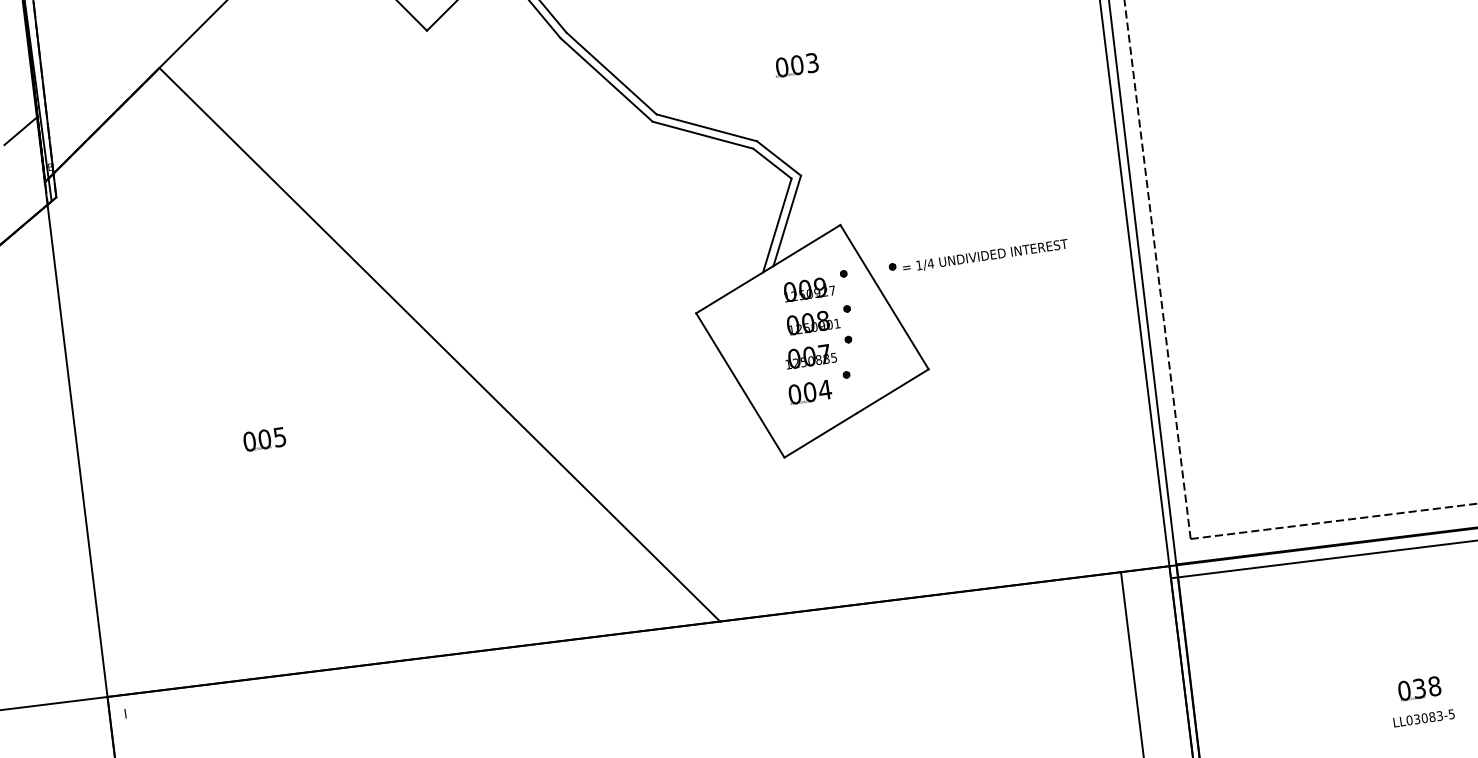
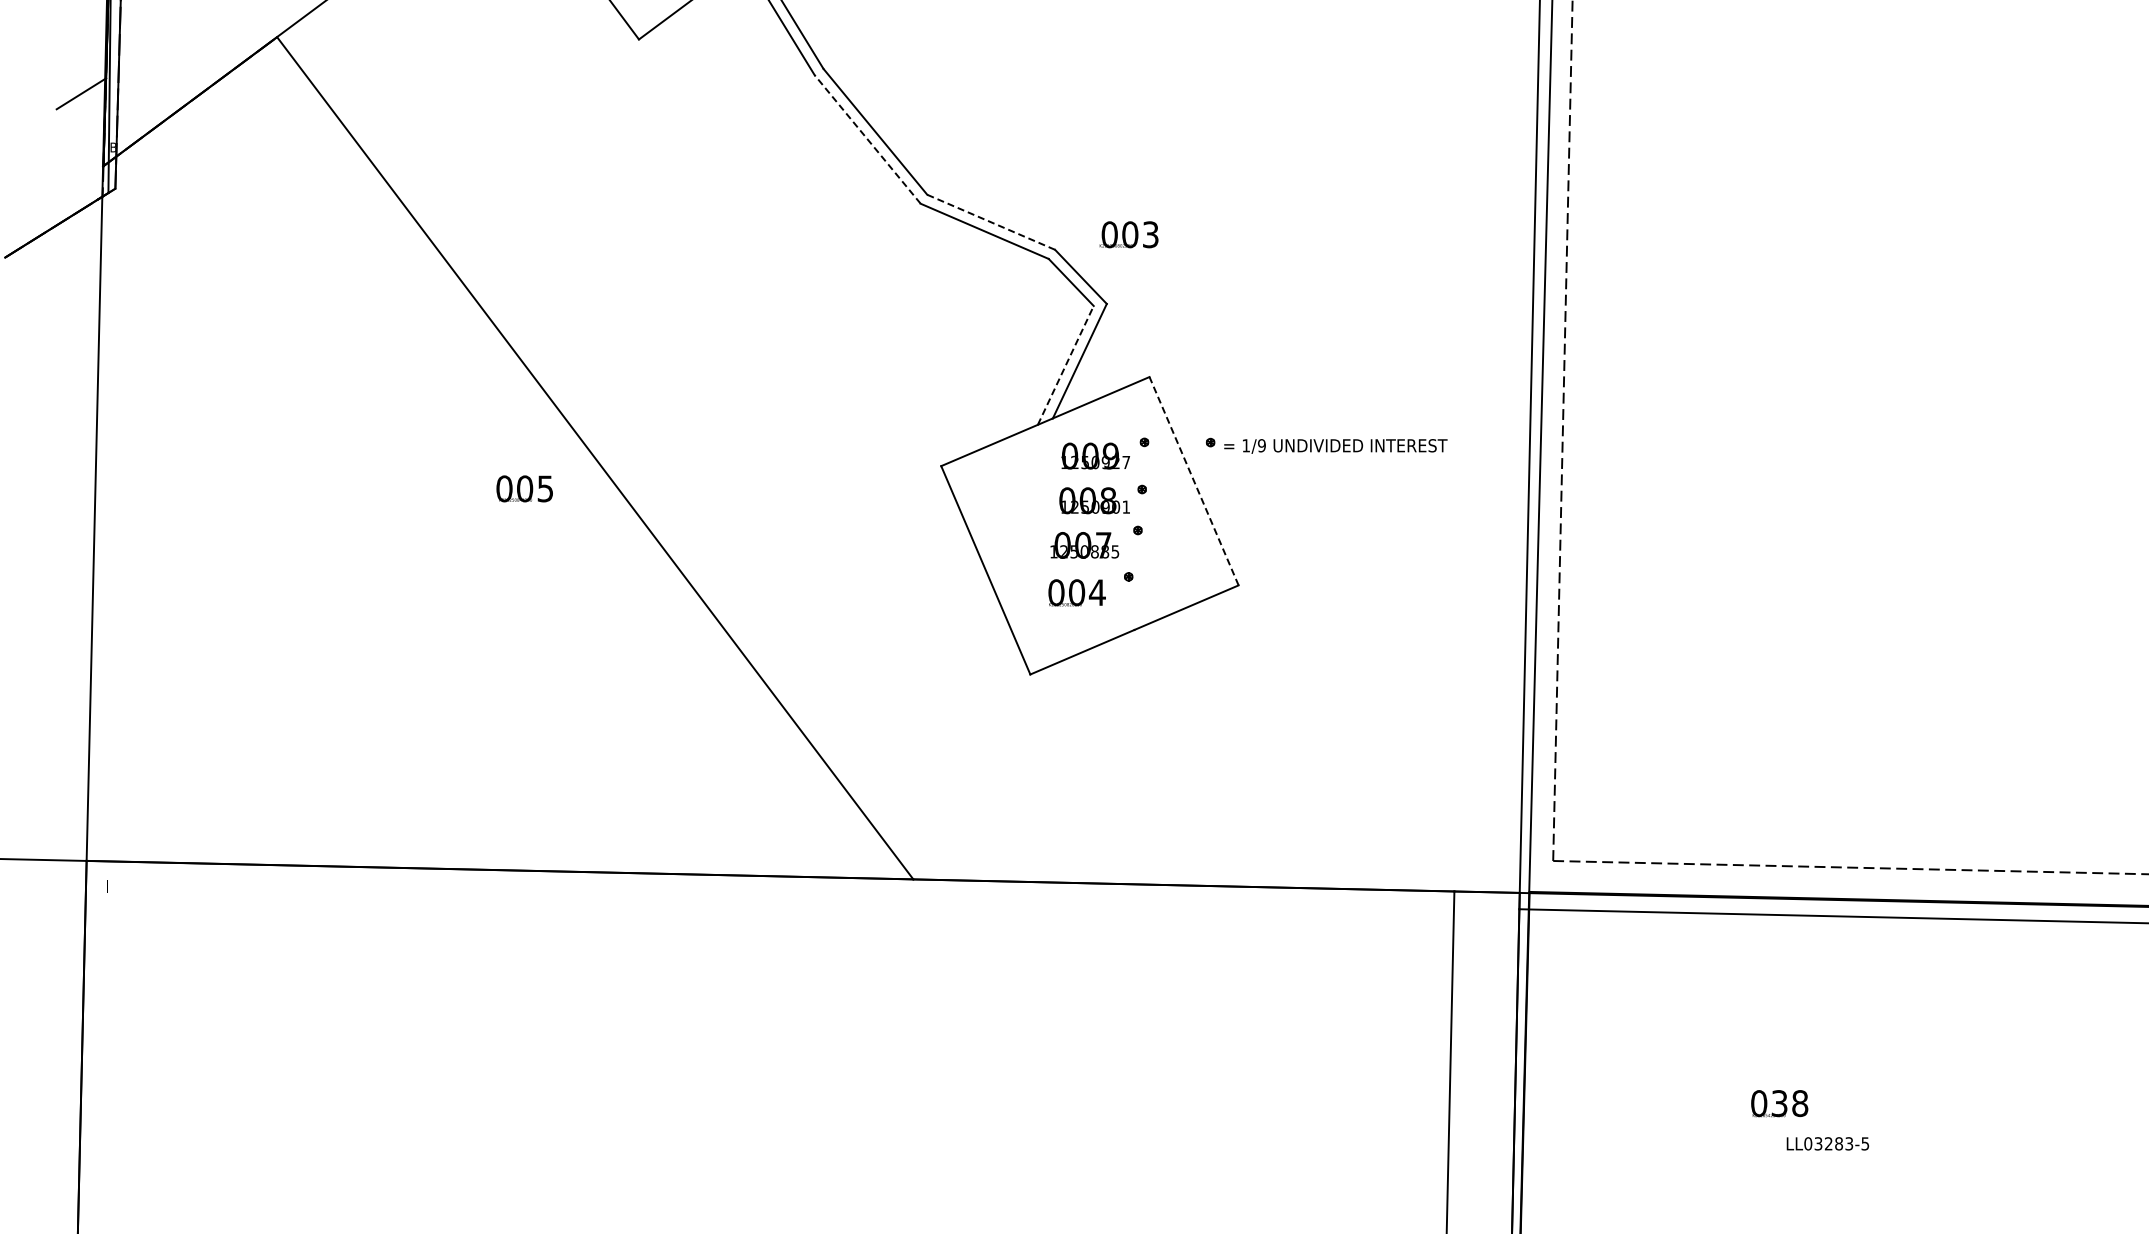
text: (795, 65) -> (1128, 234), moved
line: (606, 80) -> (867, 139), solid -> dashed
line: (707, 127) -> (991, 222), solid -> dashed
line: (777, 225) -> (1065, 365), solid -> dashed
text: (930, 263) -> (1261, 445), 1/4 -> 1/9
line: (884, 296) -> (1193, 480), solid -> dashed
text: (264, 439) -> (524, 488), moved
text: (1419, 688) -> (1779, 1103), moved
text: (1424, 718) -> (1828, 1143), LL03083-5 -> LL03283-5

